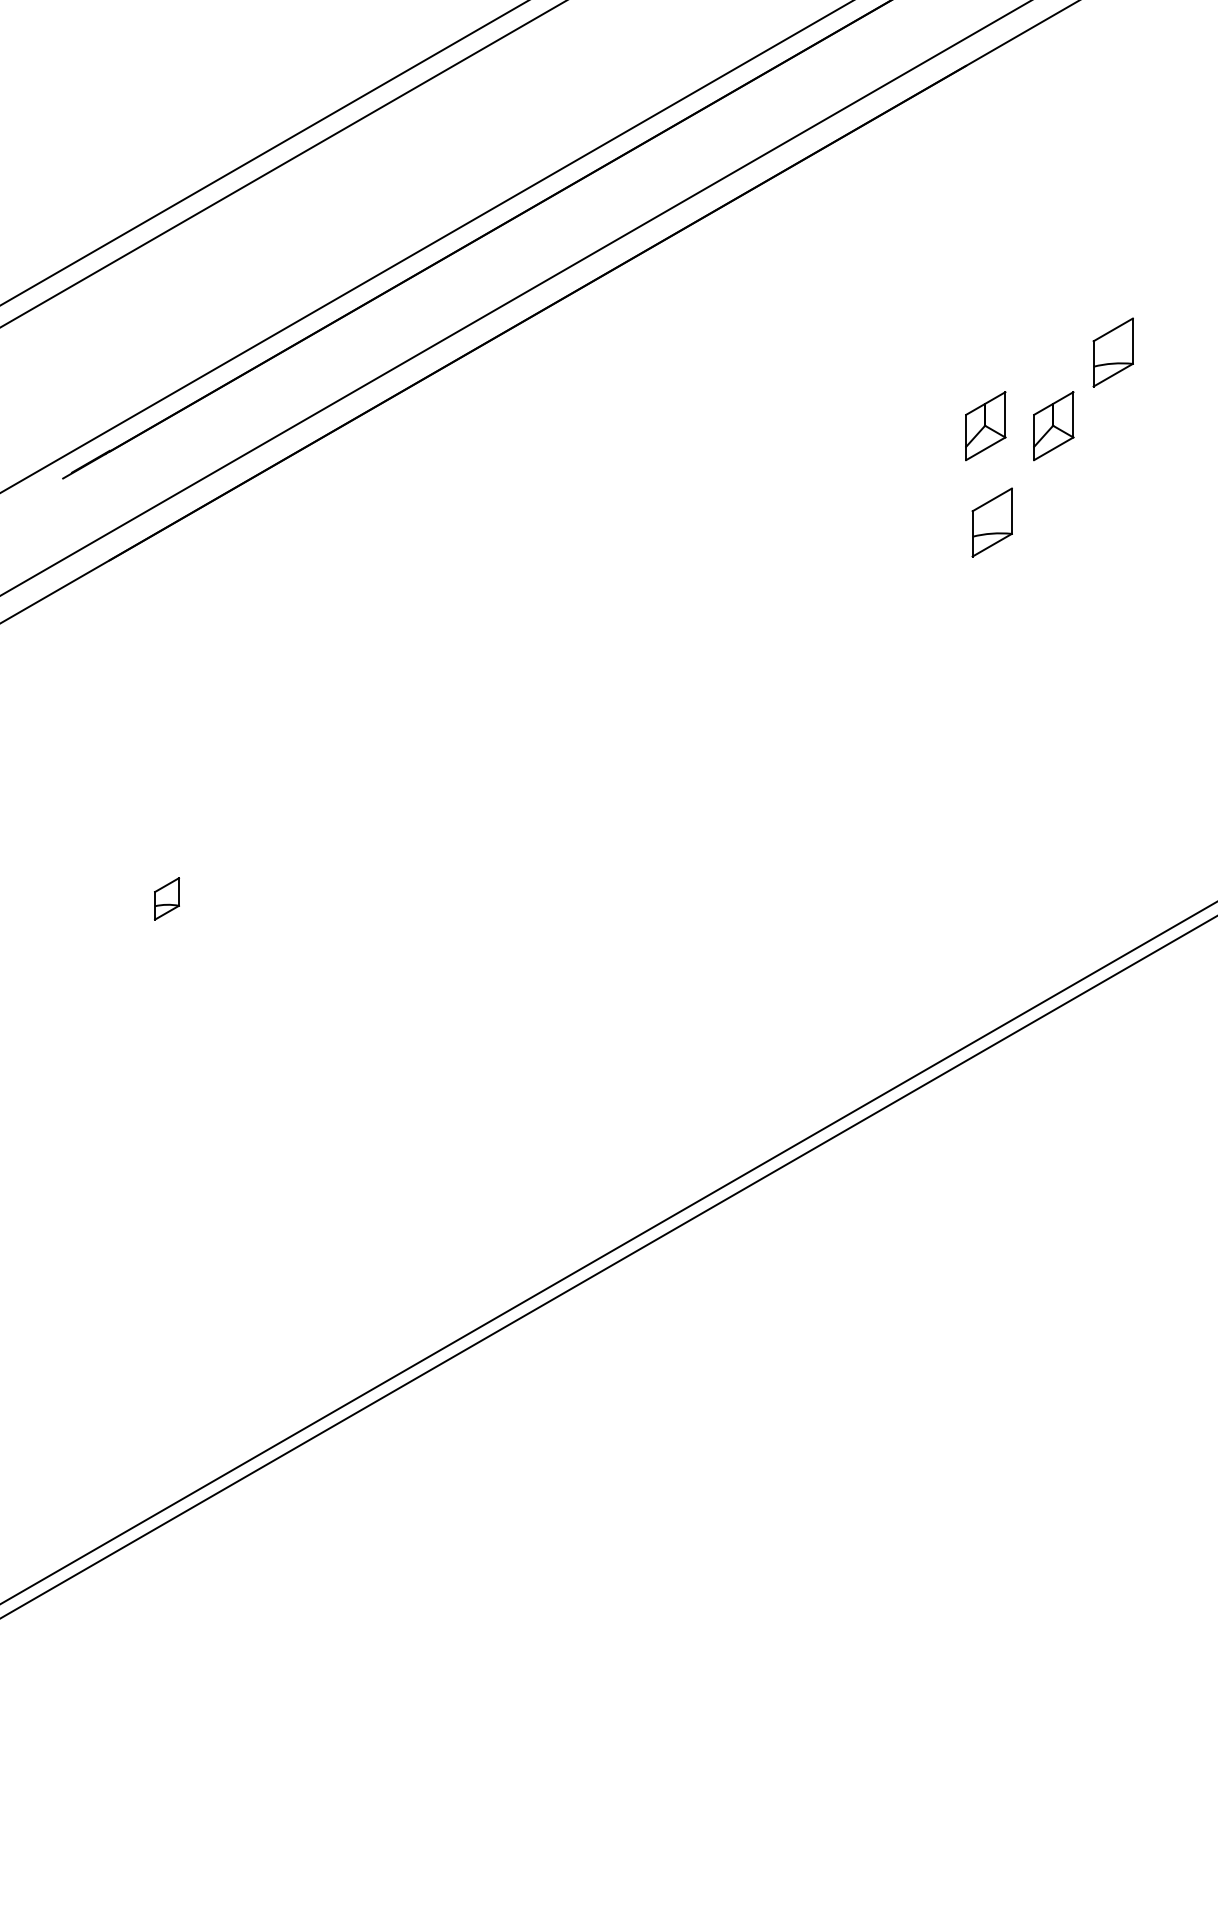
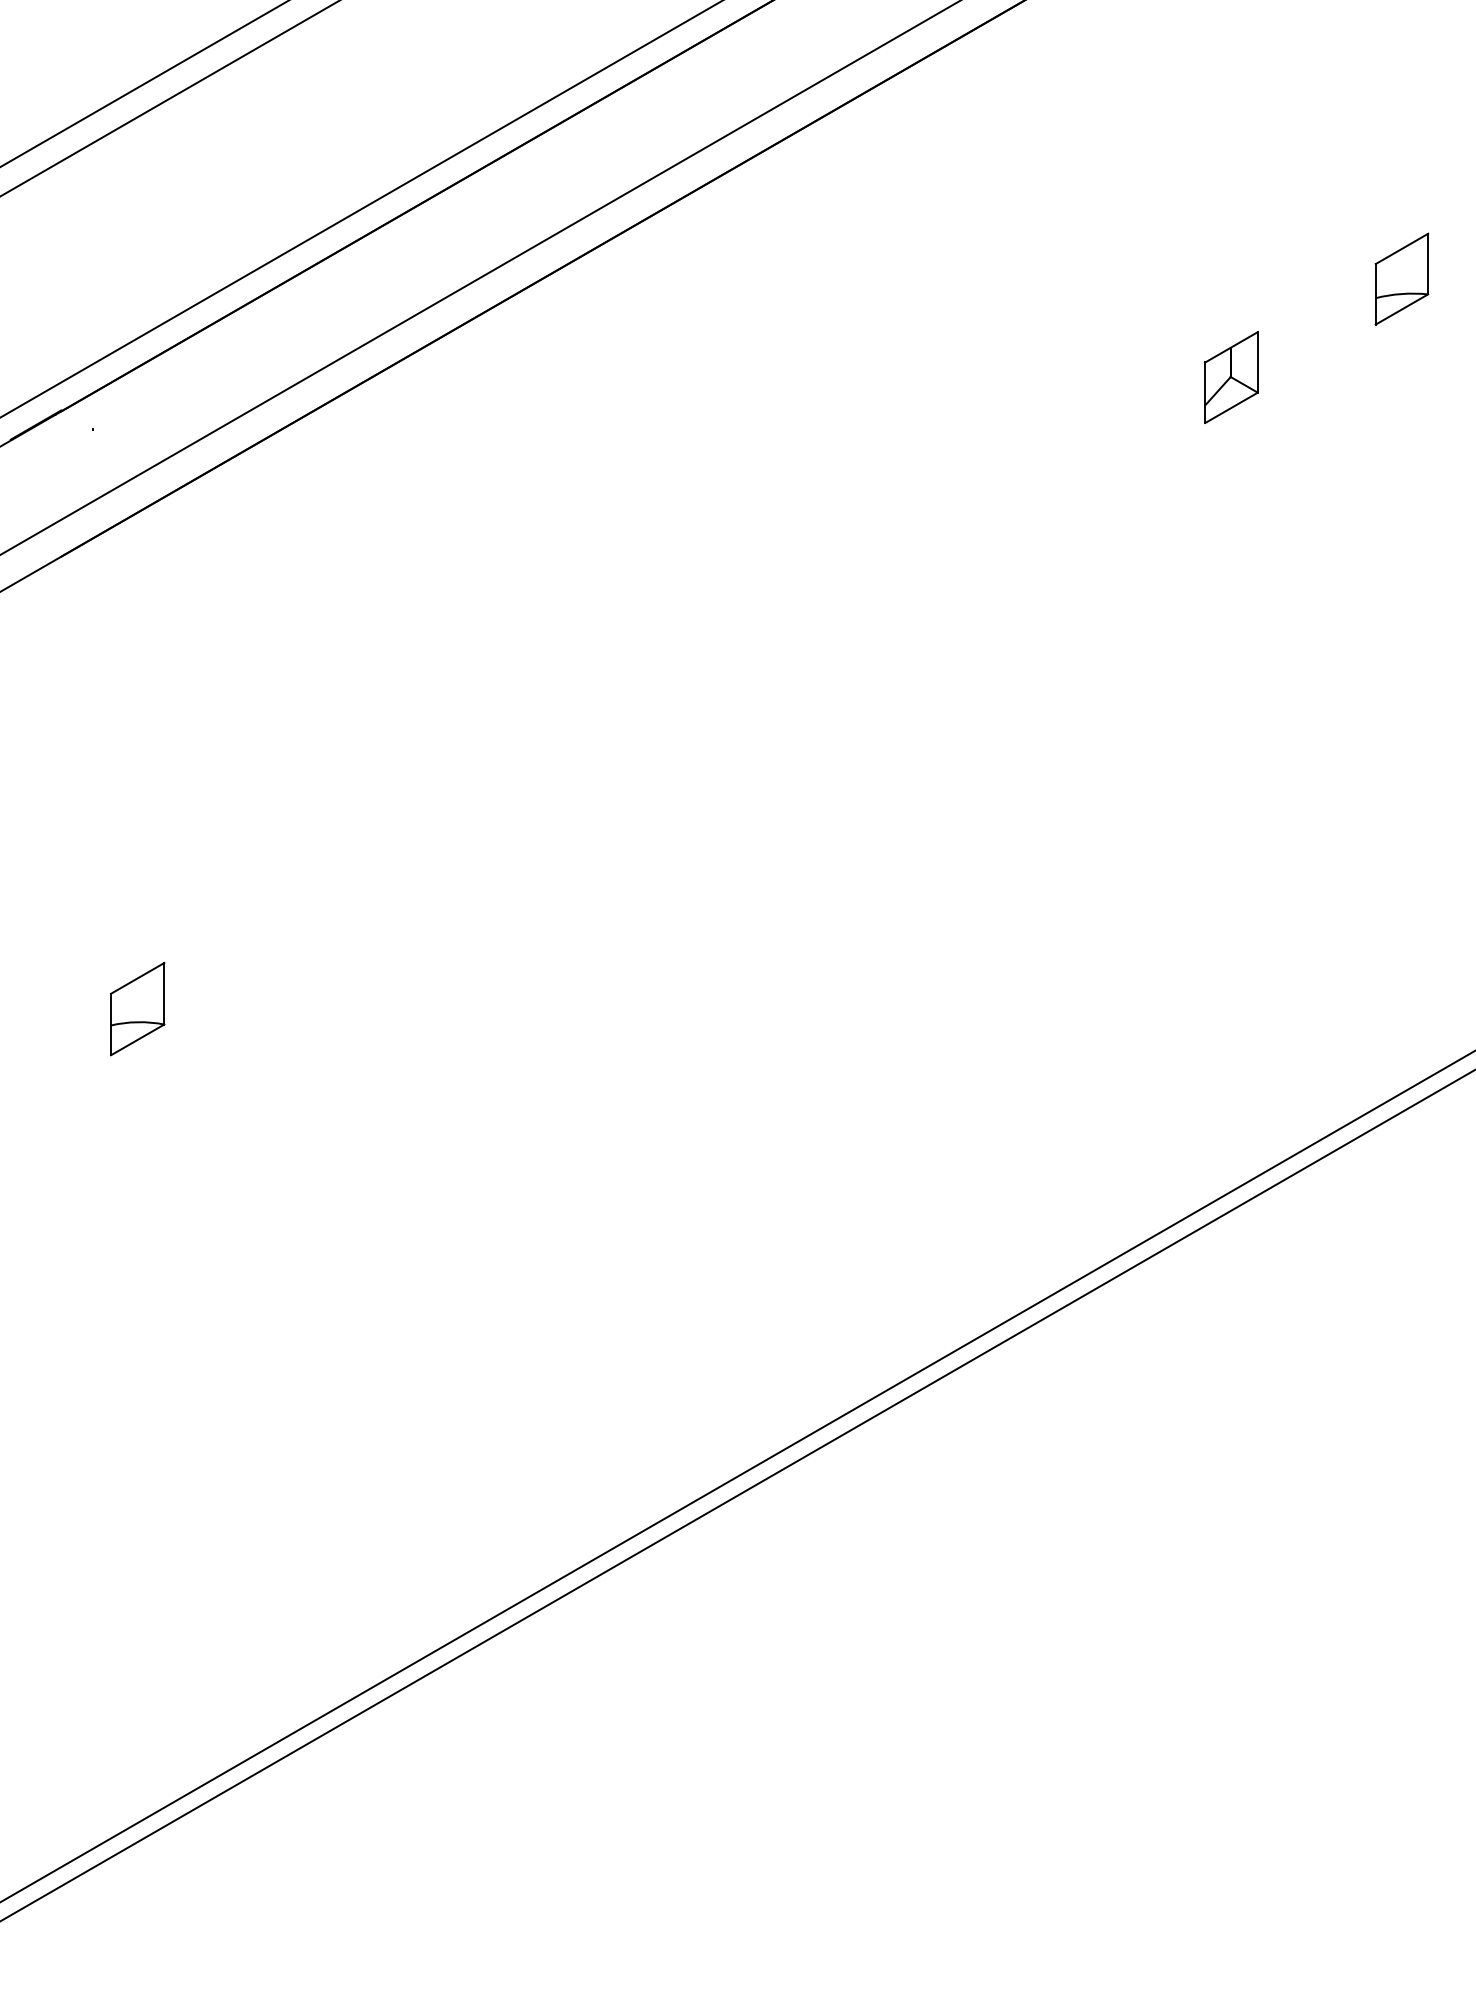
part: (1053, 426) -> (1322, 377), removed
part: (991, 522) -> (1239, 506), removed
part: (166, 898) -> (136, 1008), size x1.67

